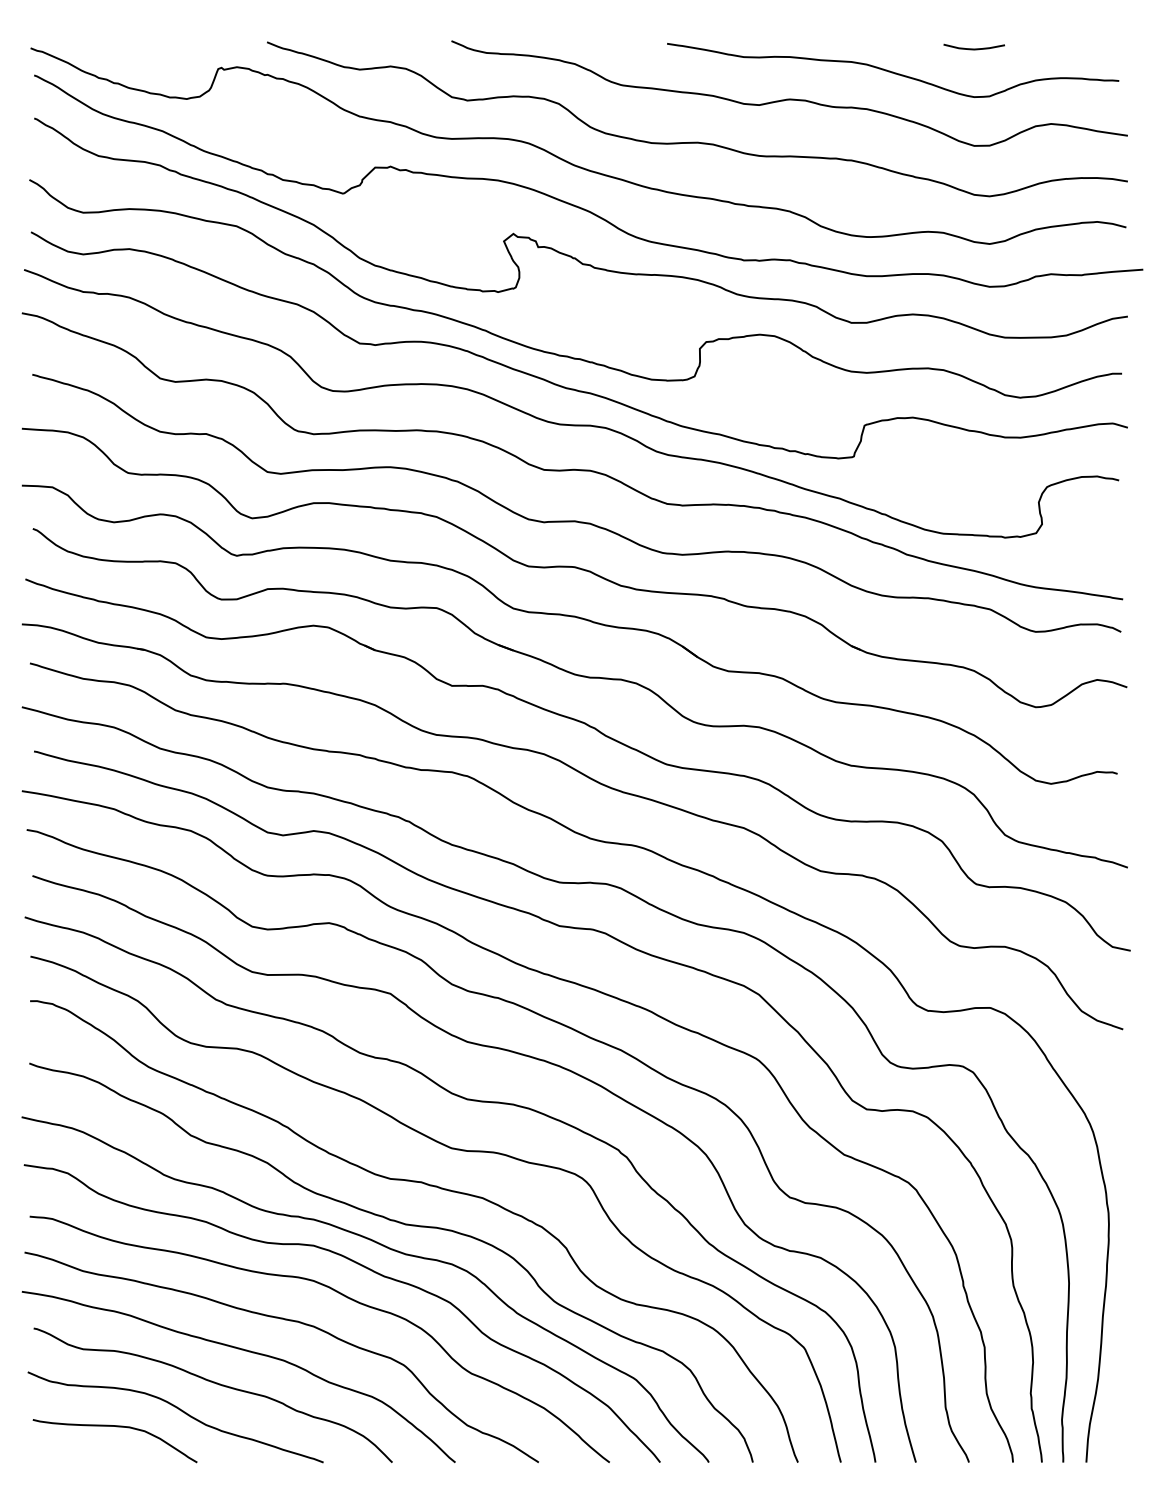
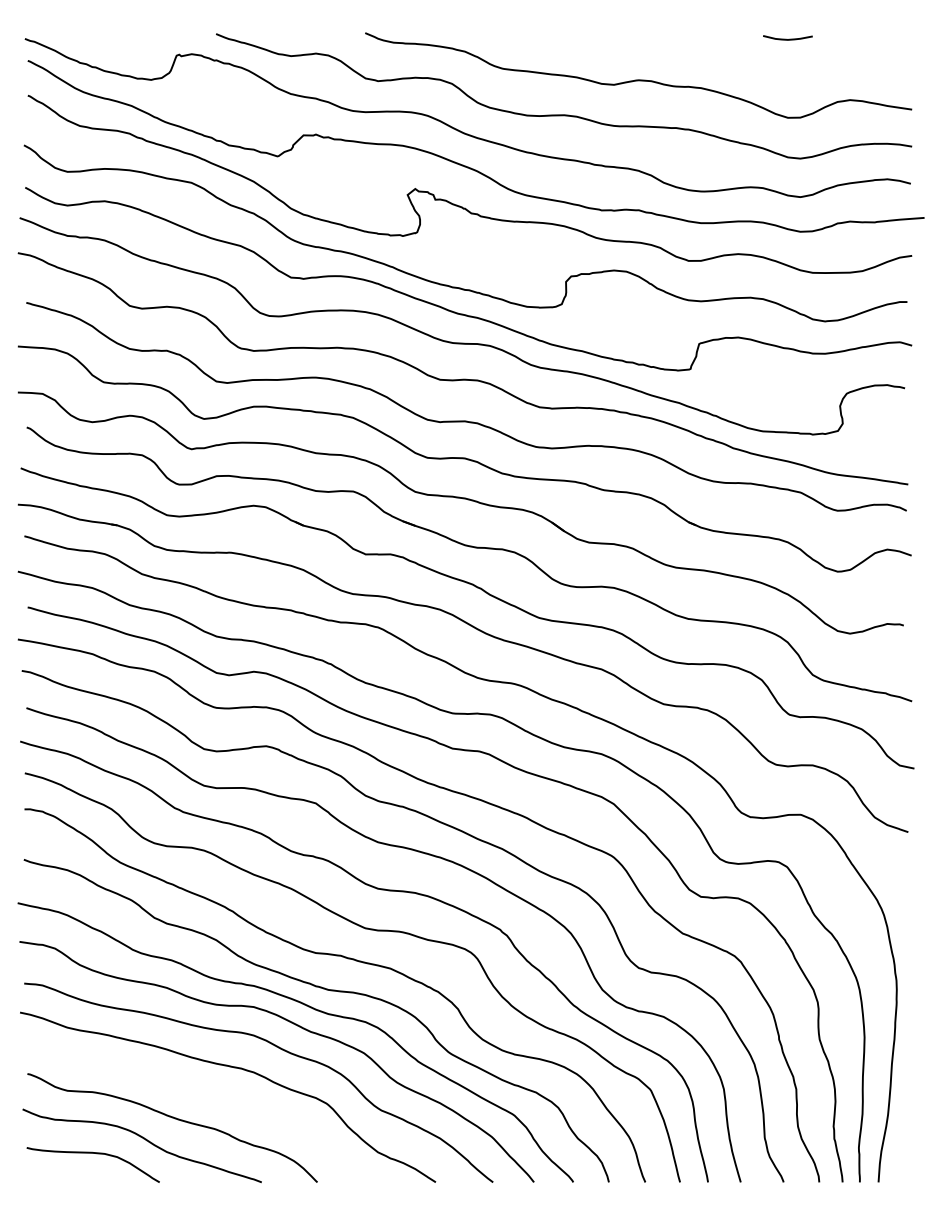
curve: (893, 71) -> (722, 57), removed
curve: (244, 1351) -> (197, 1092), removed

